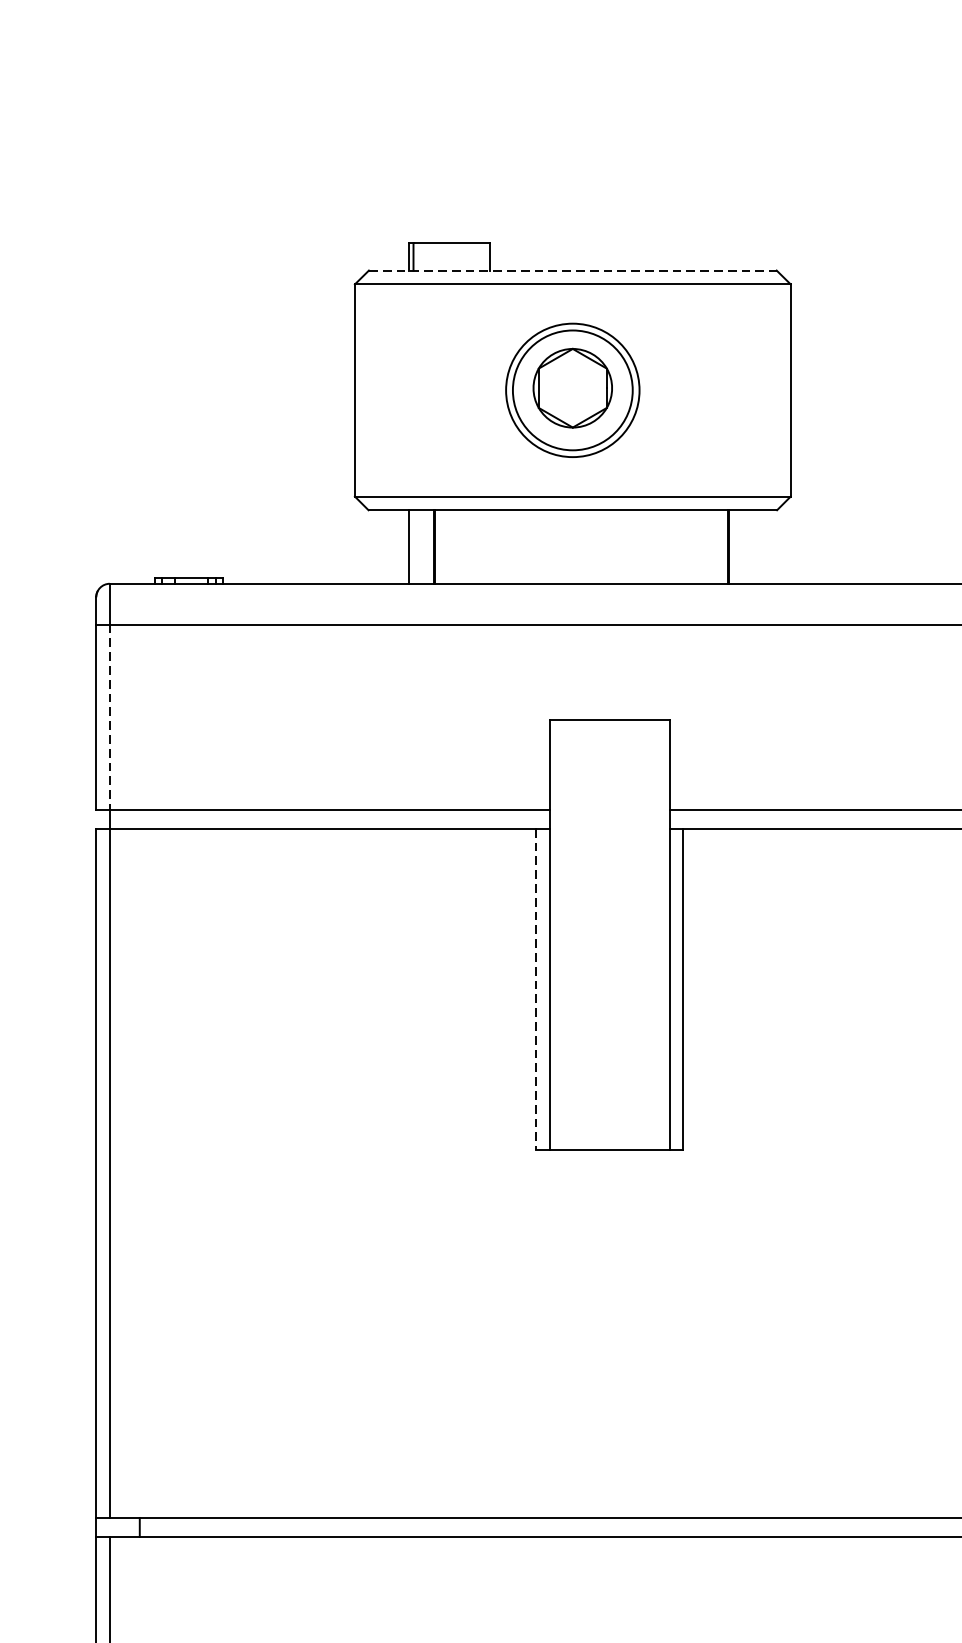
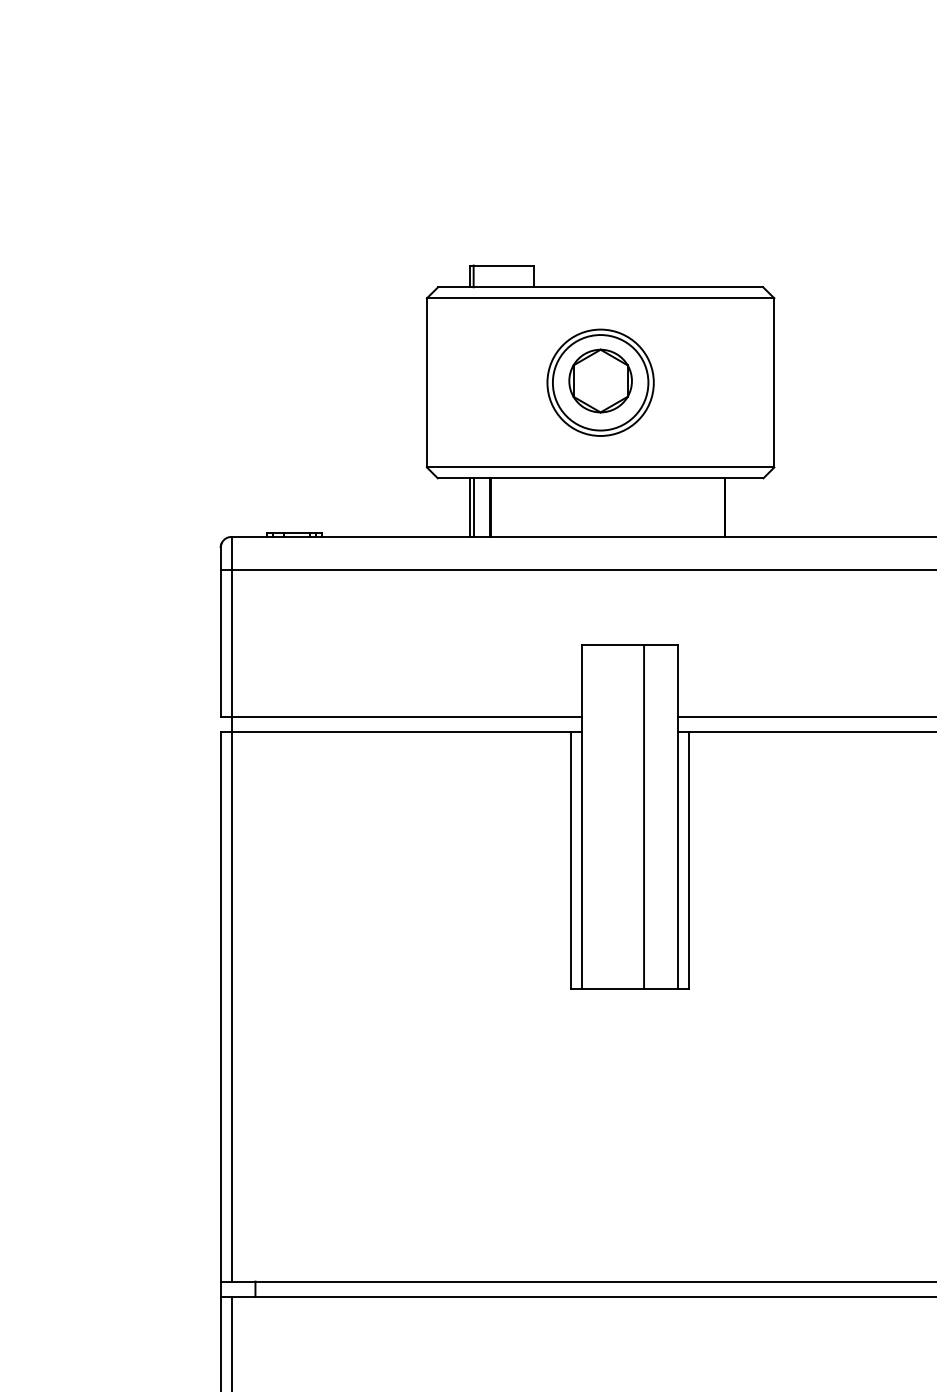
line: (572, 270) -> (600, 287), dashed -> solid
line: (413, 546) -> (473, 507), added
line: (109, 717) -> (231, 643), dashed -> solid
line: (627, 934) -> (644, 816), added
line: (536, 989) -> (571, 860), dashed -> solid

